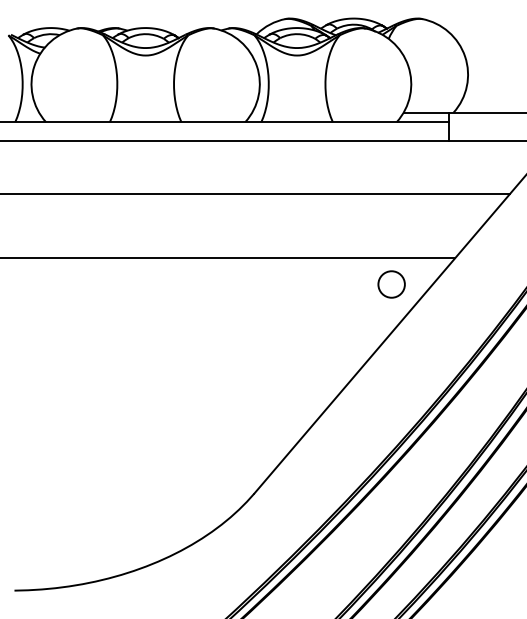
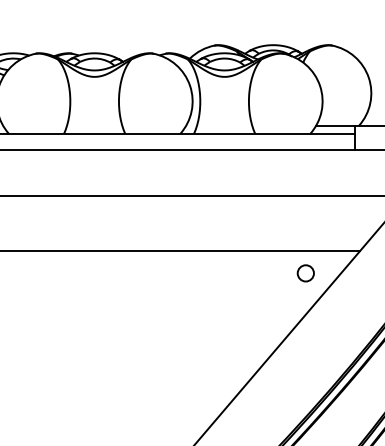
circle: (391, 284) -> (305, 273), size x0.71

